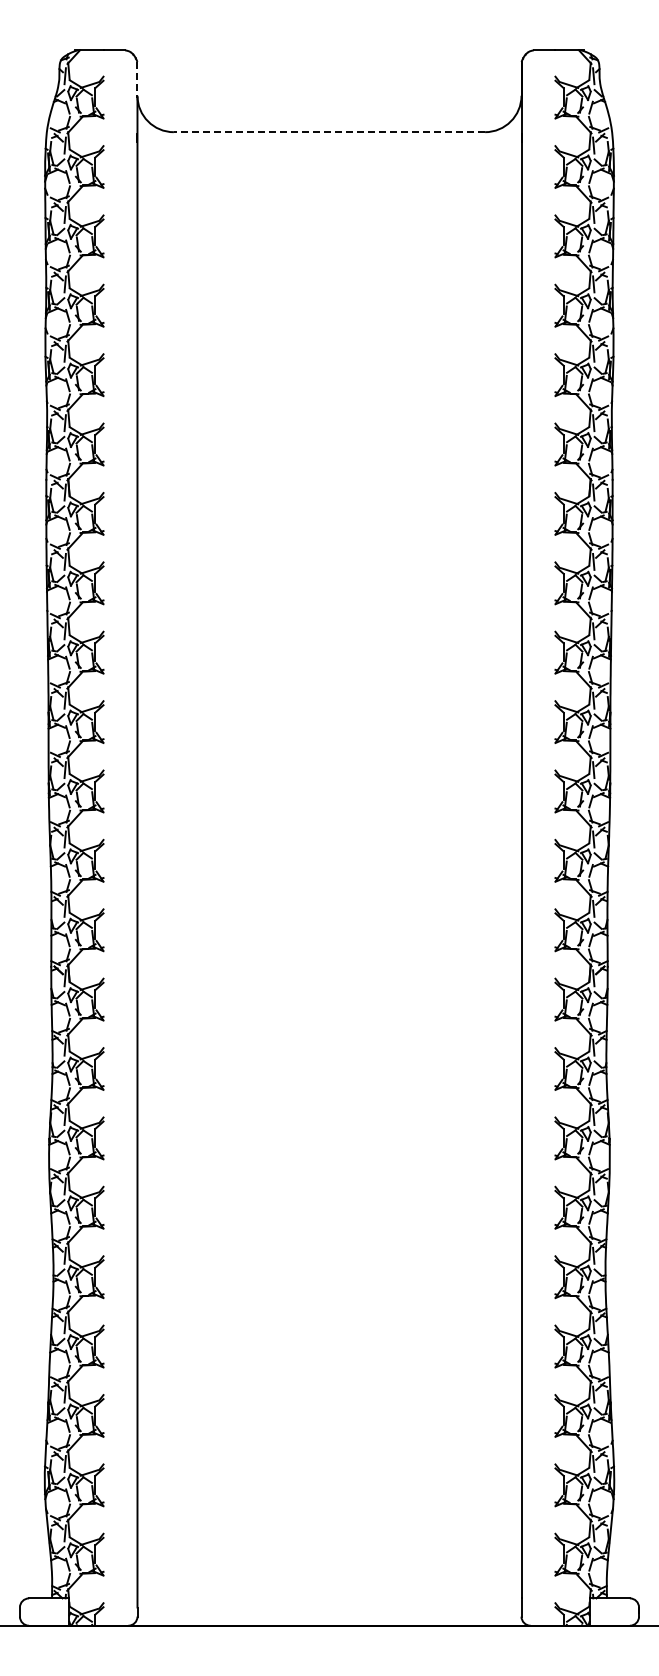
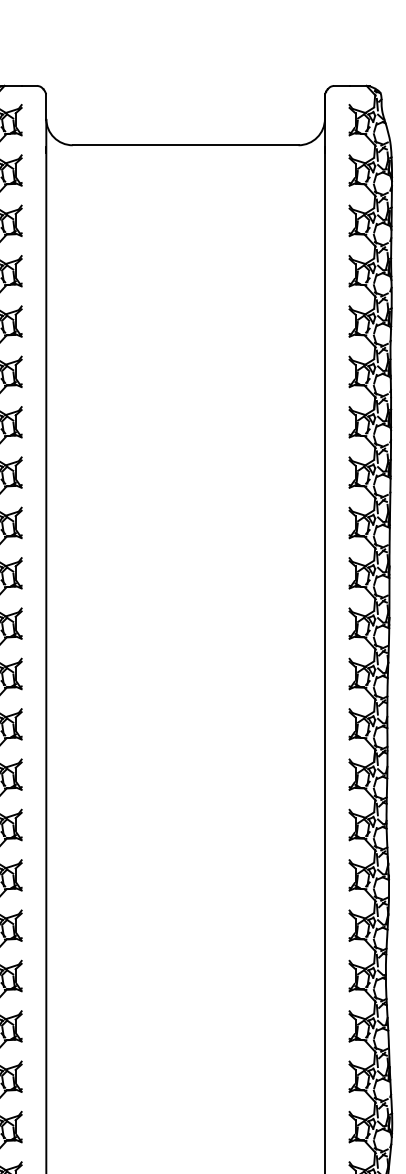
line: (137, 79) -> (46, 107), dashed -> solid
line: (329, 132) -> (185, 145), dashed -> solid

